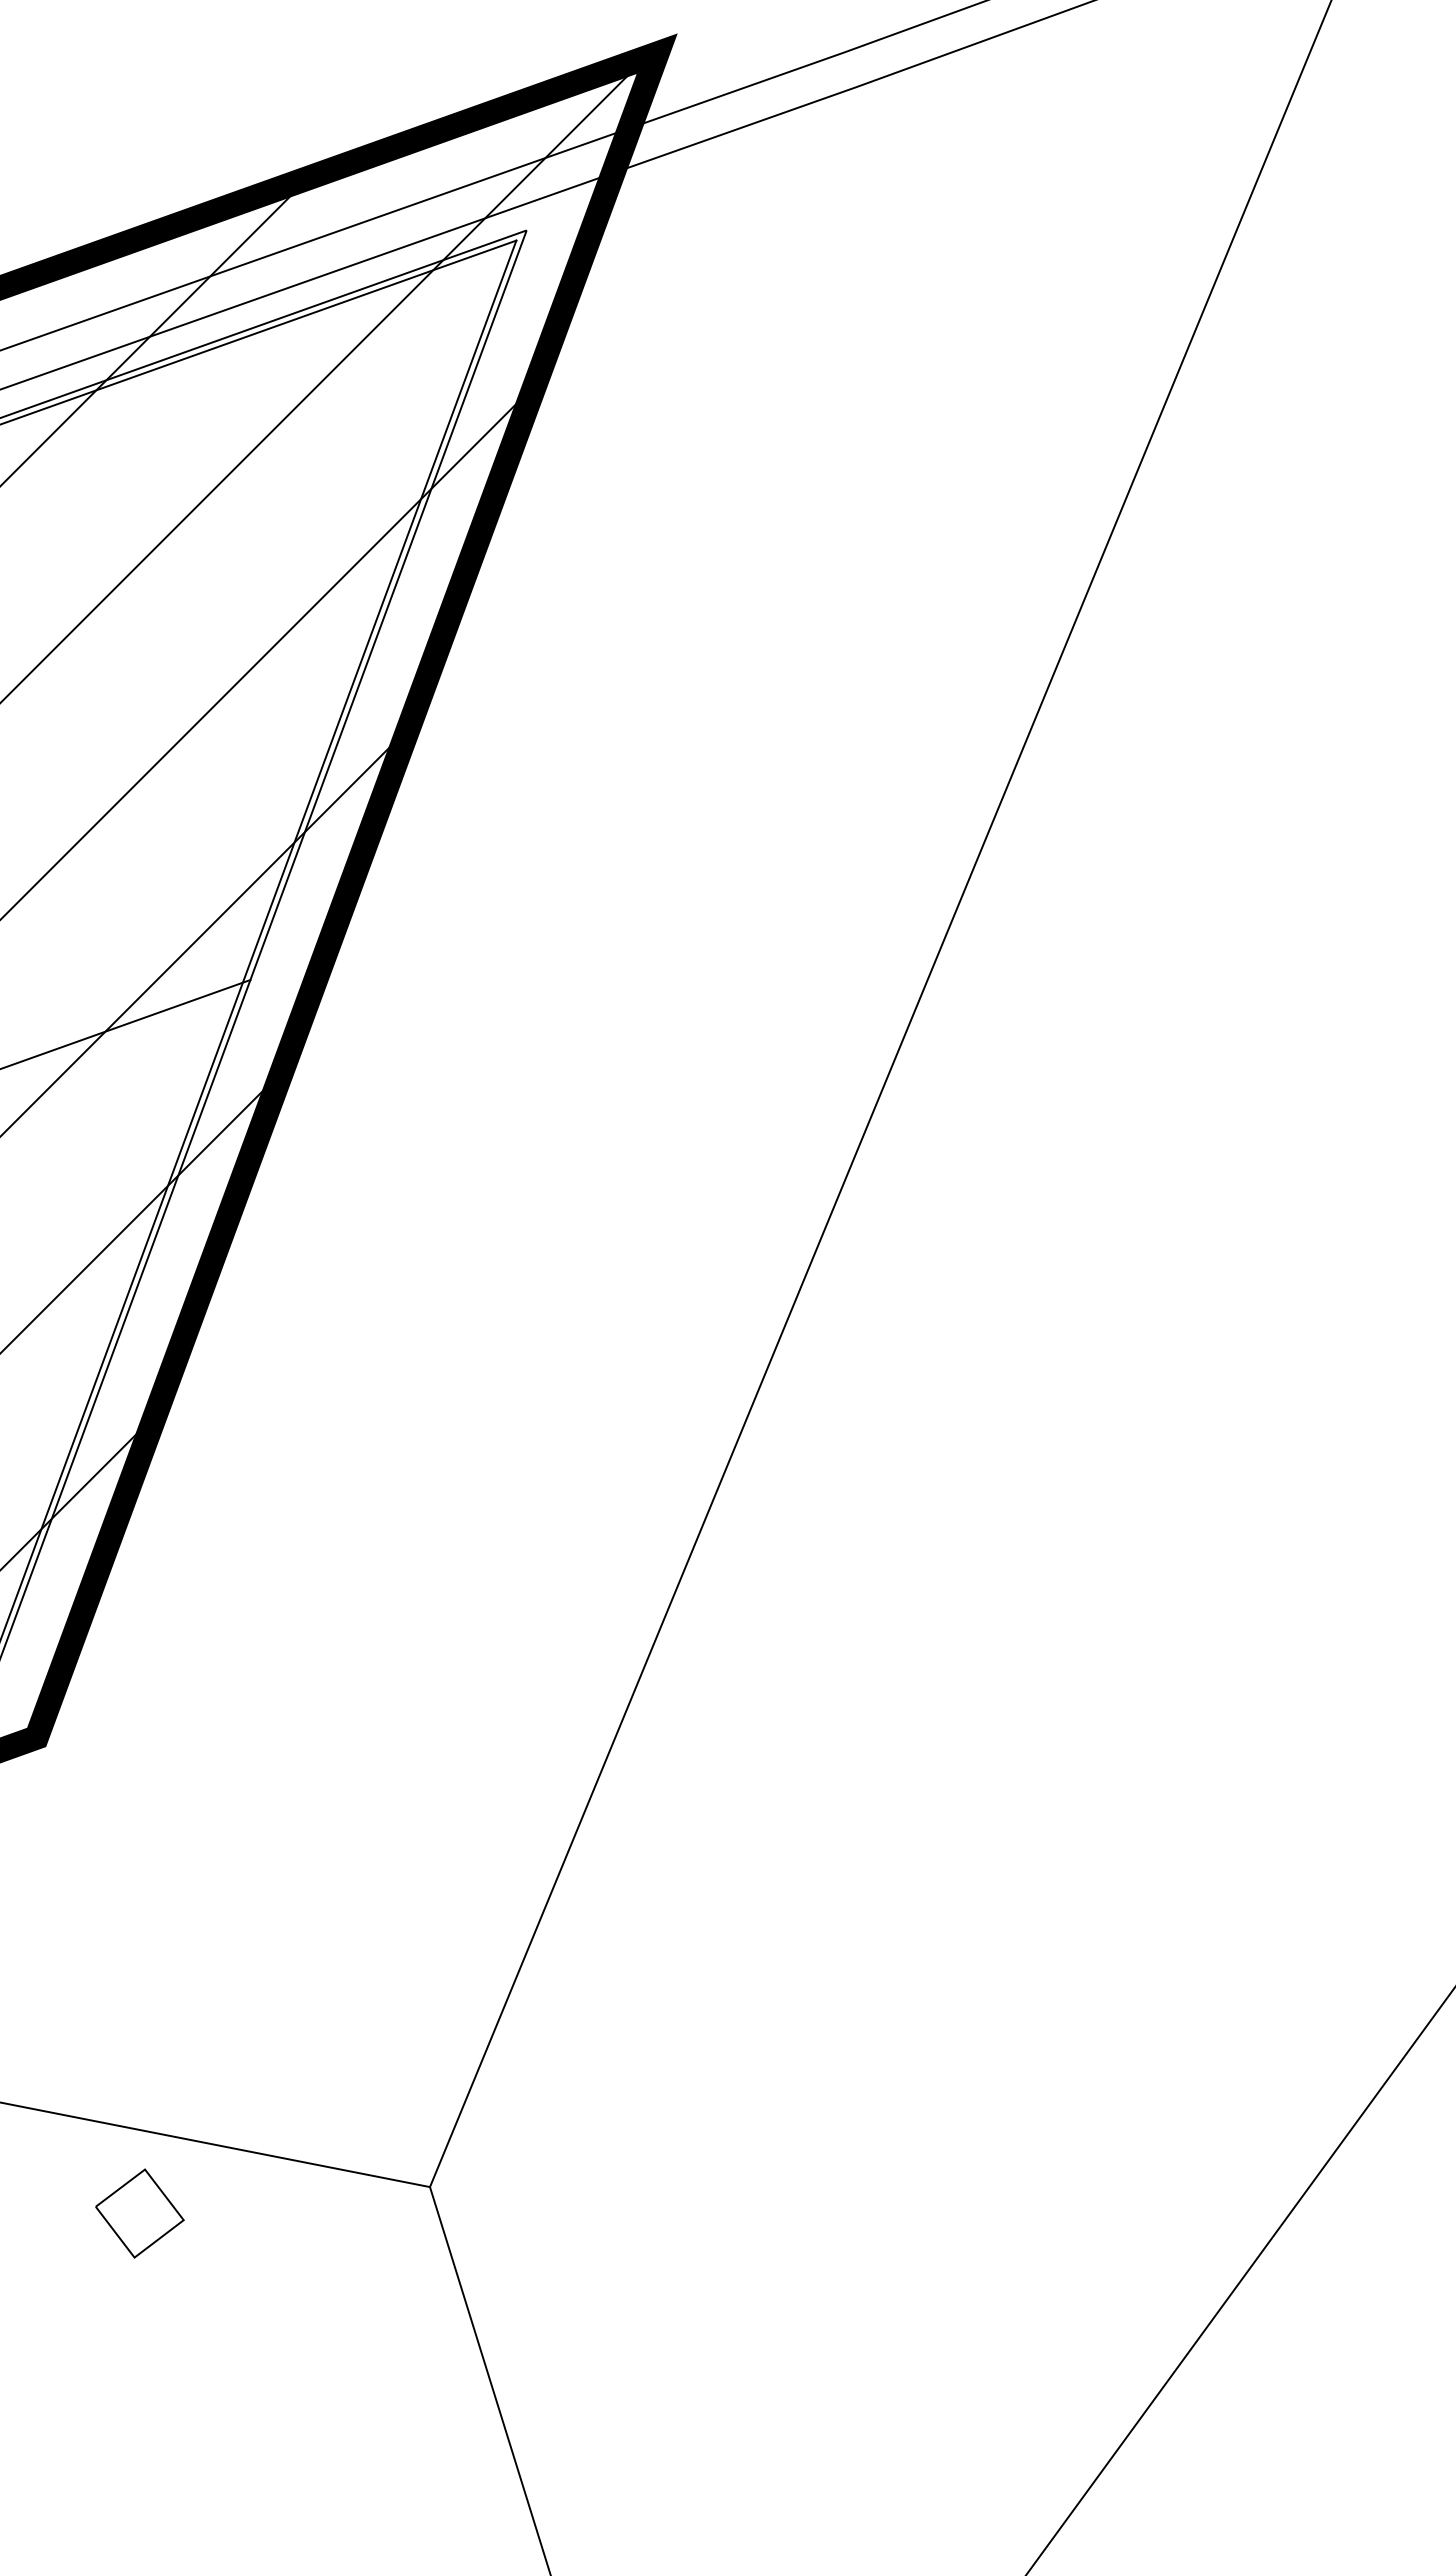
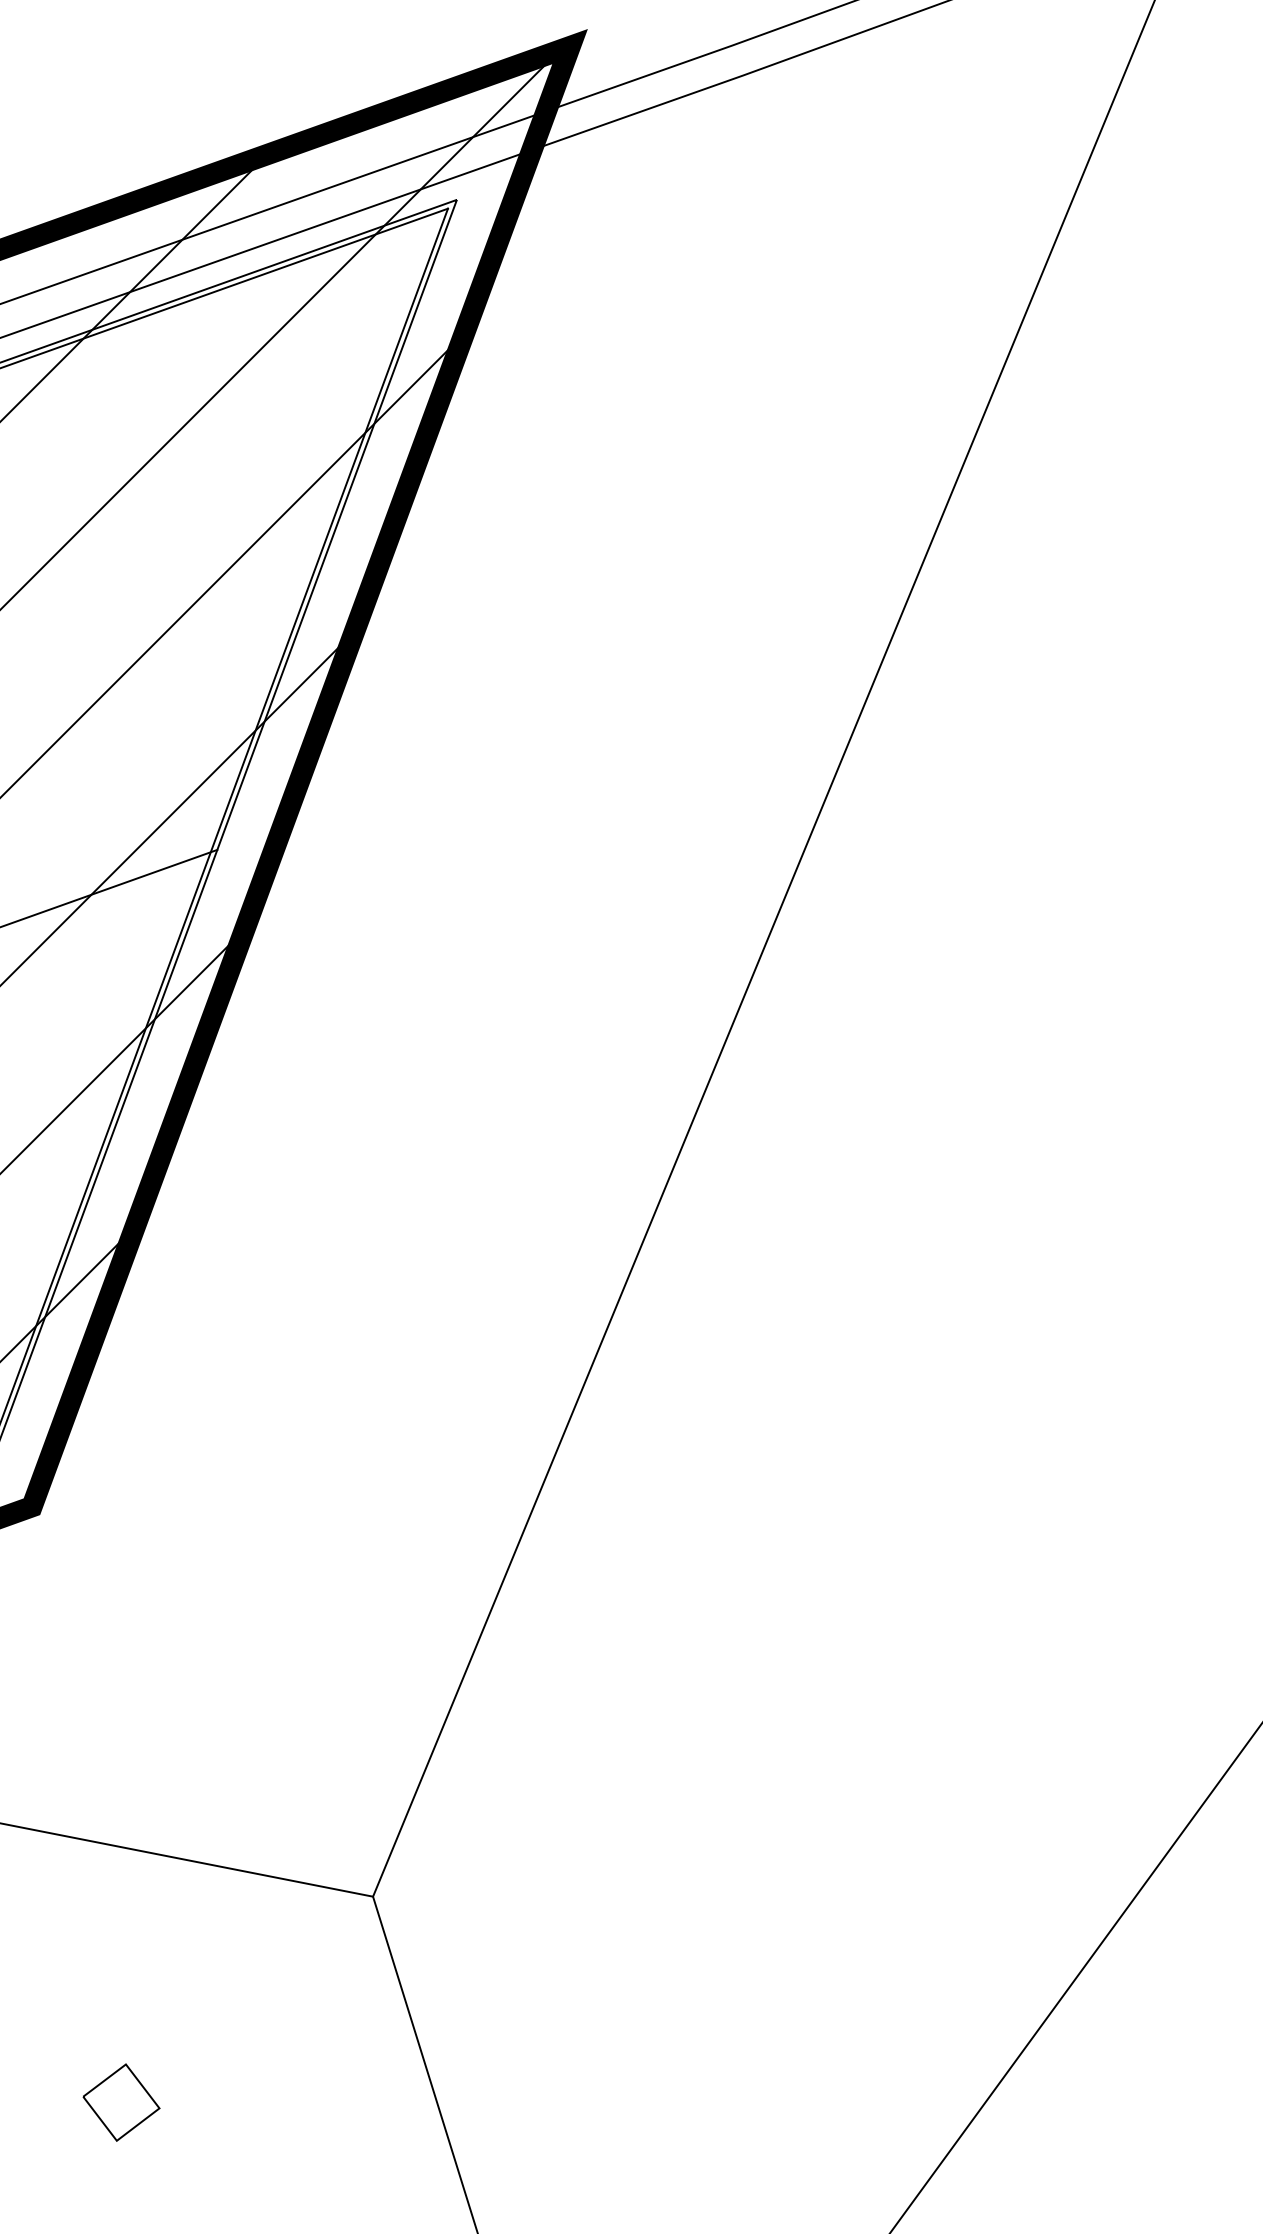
part: (139, 2213) -> (121, 2102), moved

